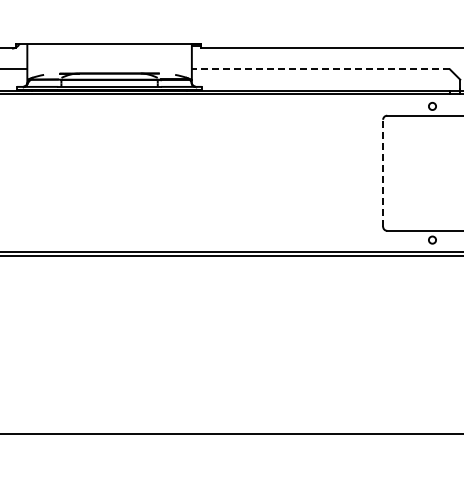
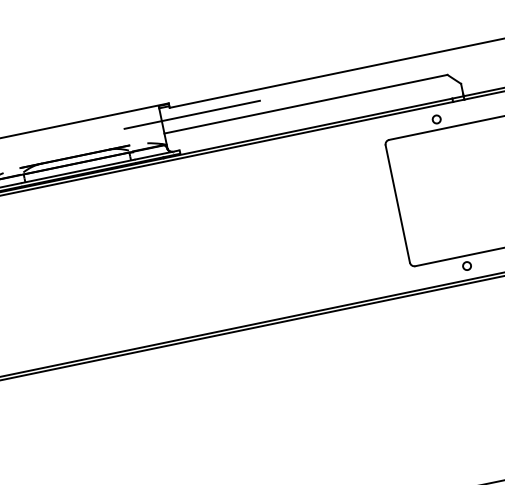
line: (219, 58) -> (192, 115), added
line: (320, 69) -> (305, 104), dashed -> solid
line: (383, 172) -> (398, 203), dashed -> solid

